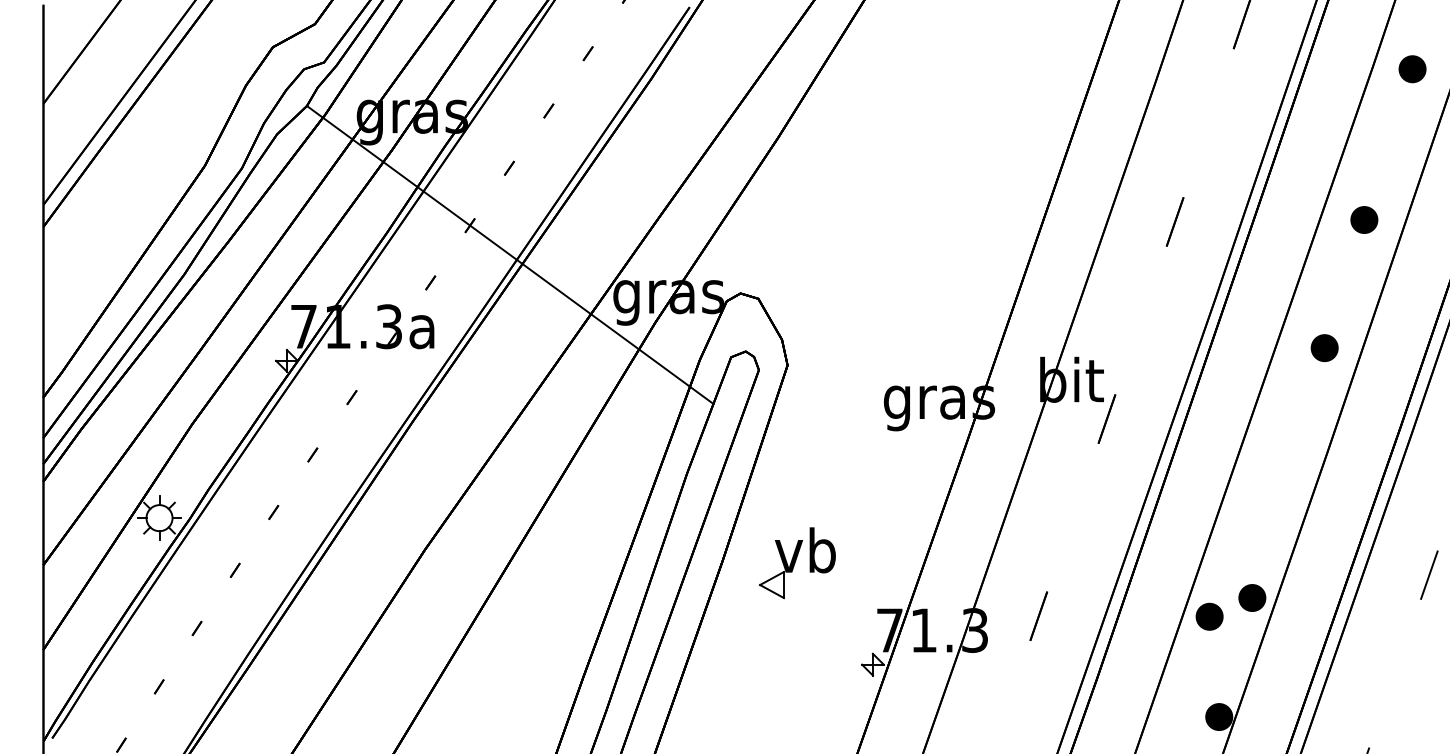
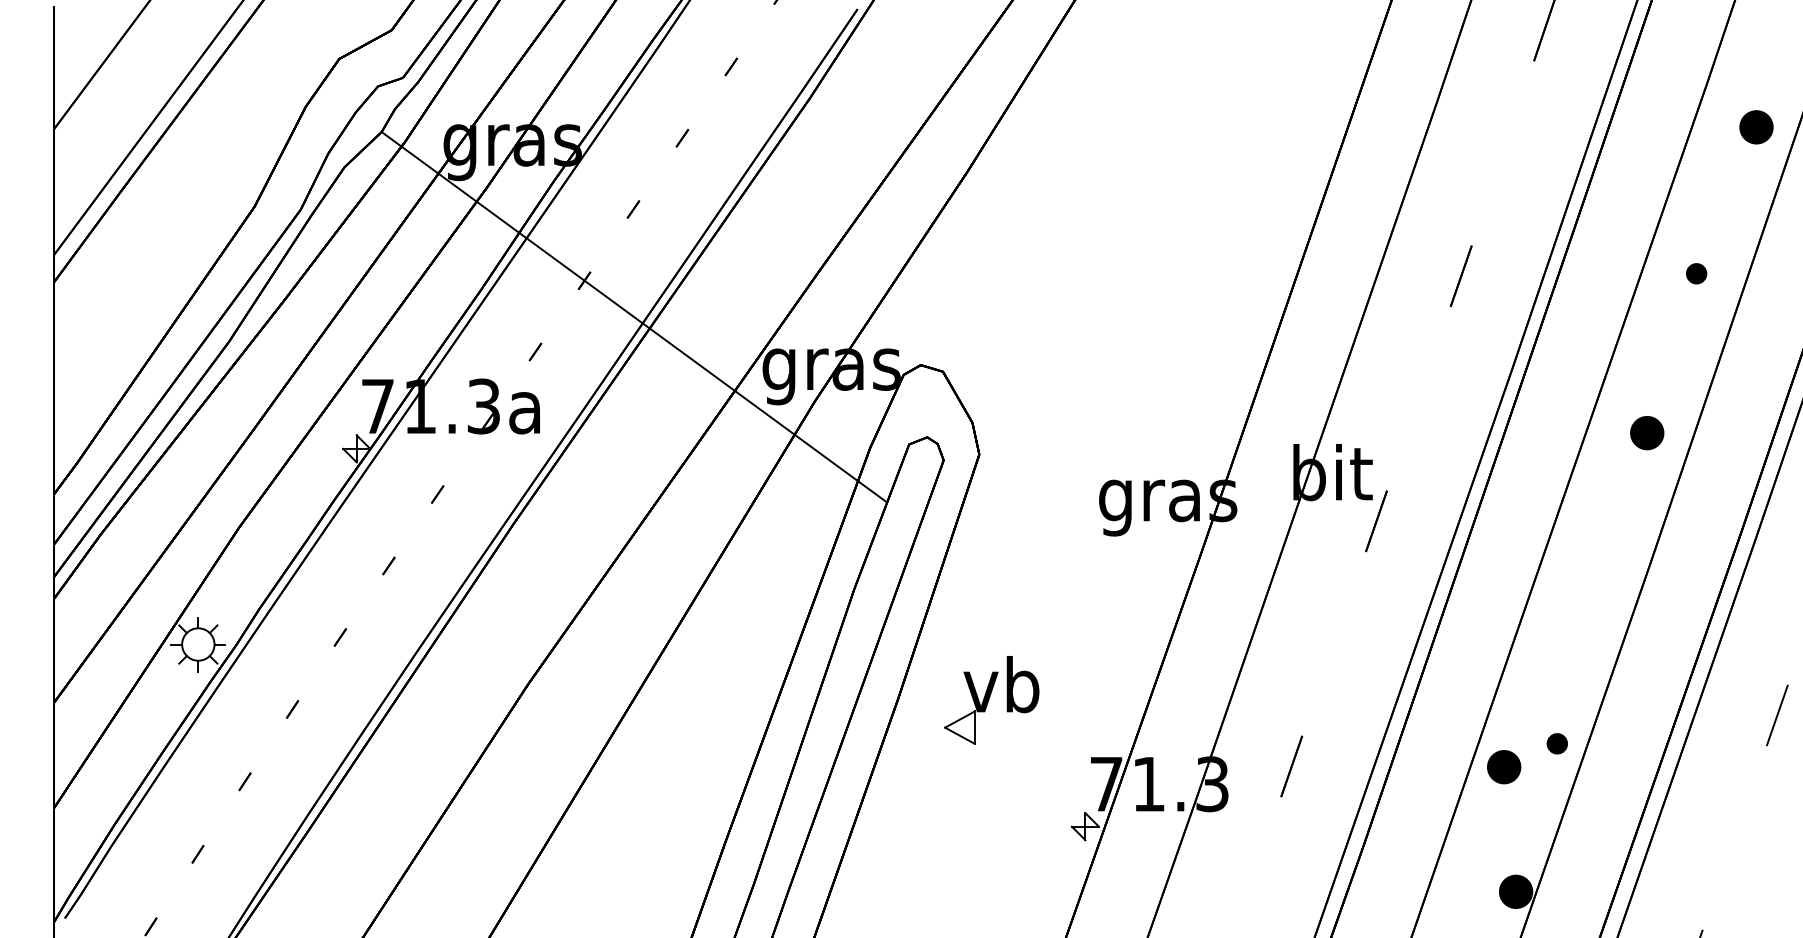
part: (1412, 69) -> (1756, 127), moved
part: (1364, 219) -> (1696, 273), size x0.6
part: (1252, 597) -> (1557, 743), size x0.6

